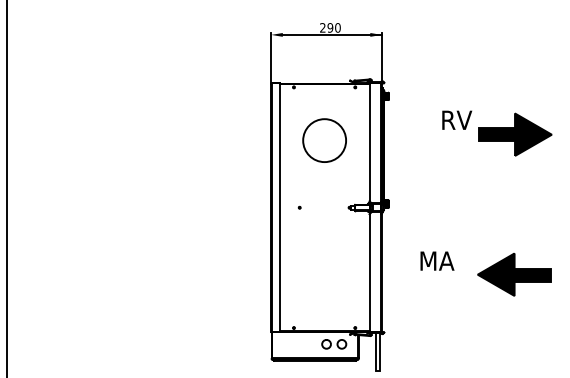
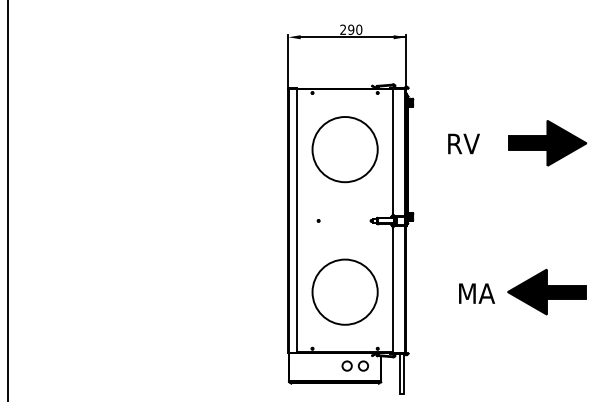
text: (456, 119) -> (463, 143), moved
circle: (324, 140) -> (344, 149), size x1.43
text: (436, 260) -> (476, 293), moved
circle: (324, 274) -> (344, 291), added

